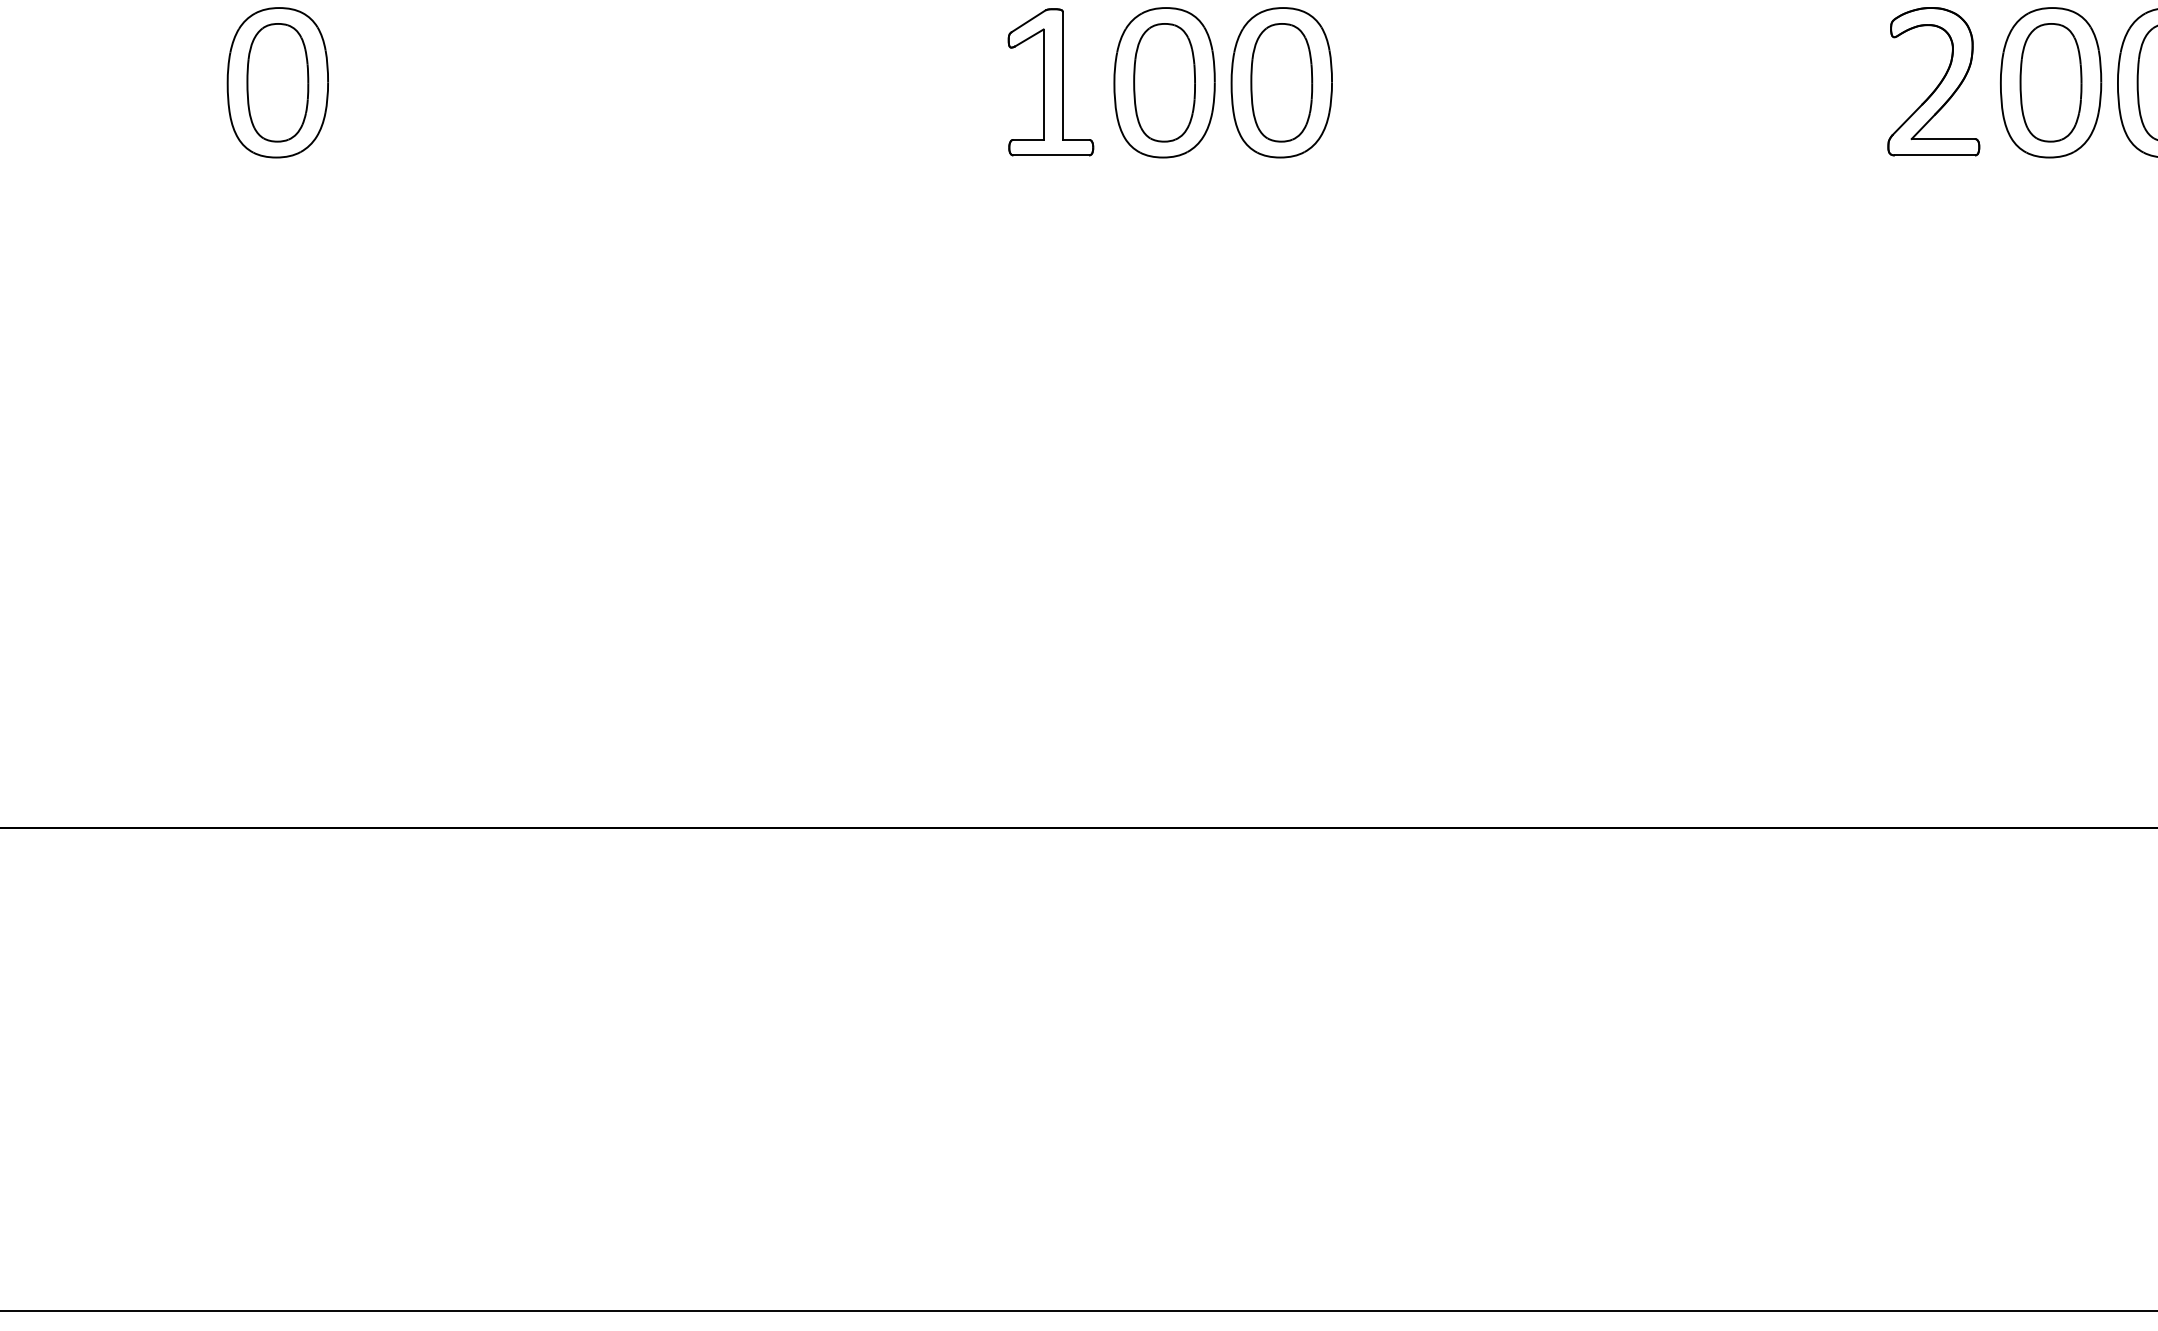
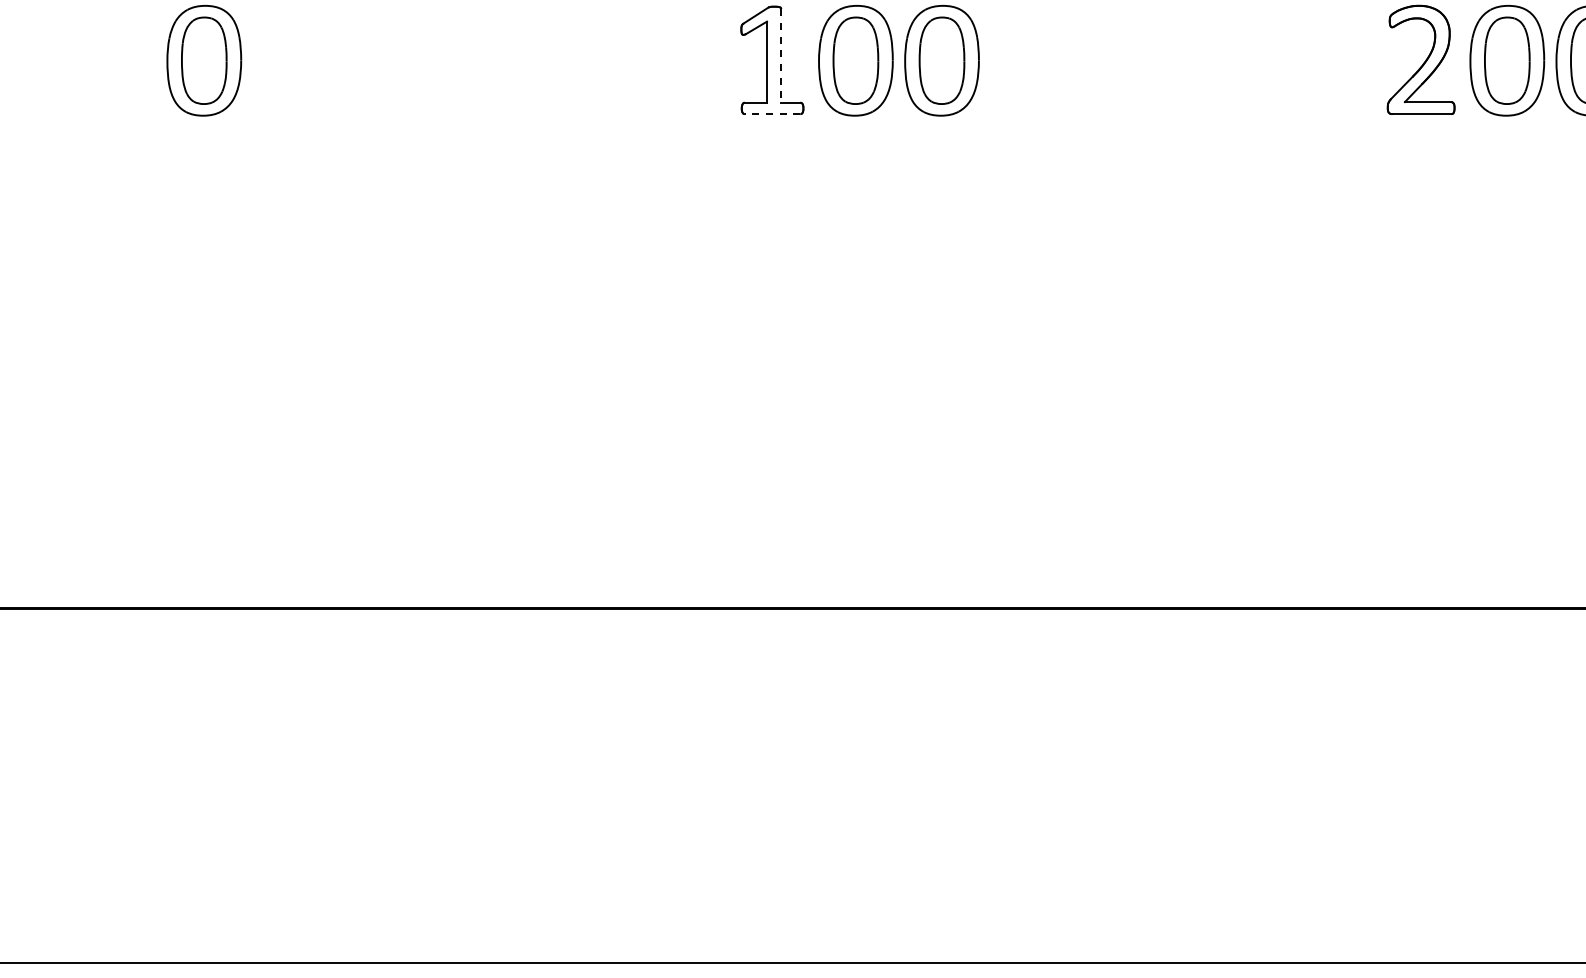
line: (1063, 75) -> (781, 55), solid -> dashed
line: (1051, 155) -> (772, 114), solid -> dashed

